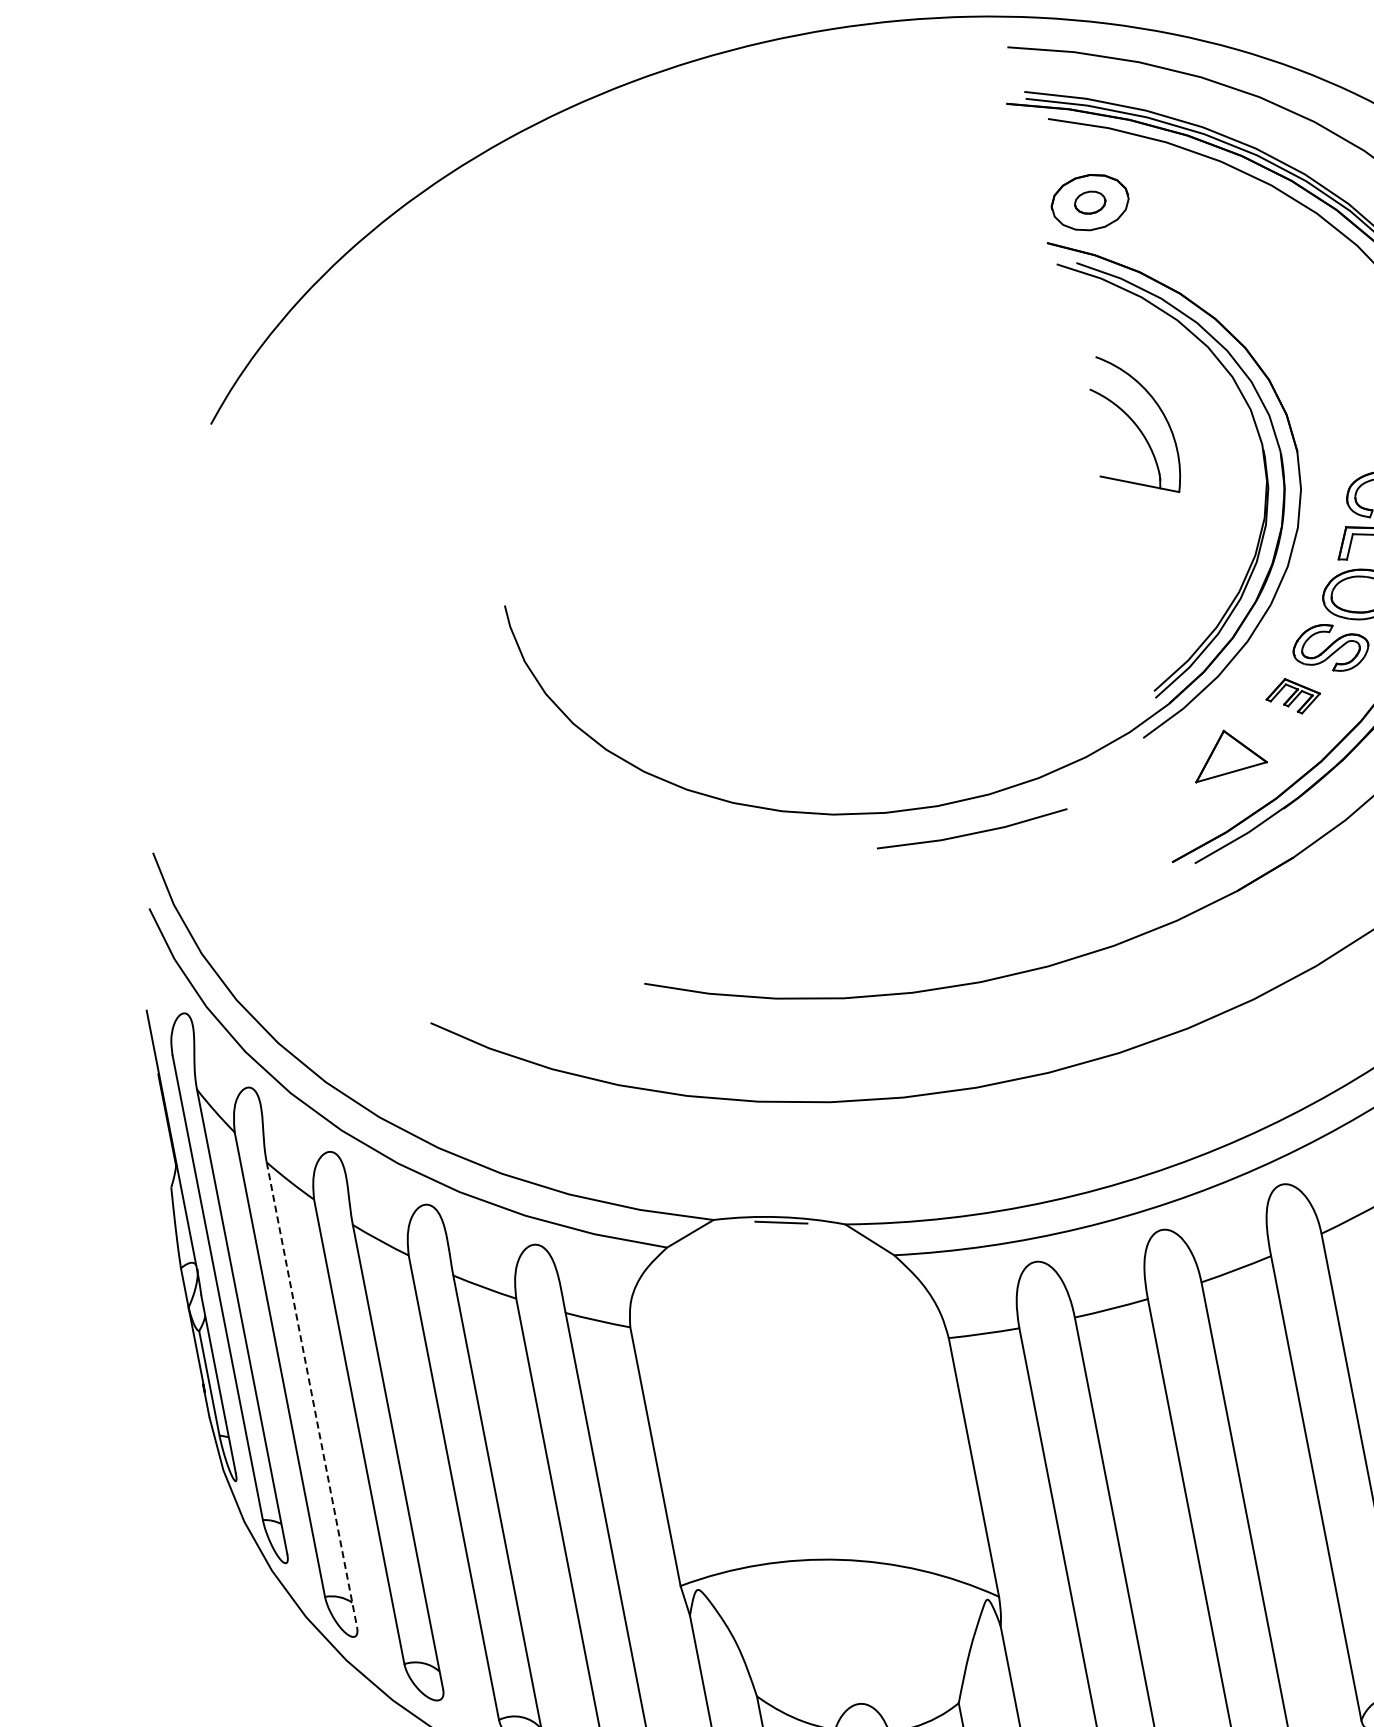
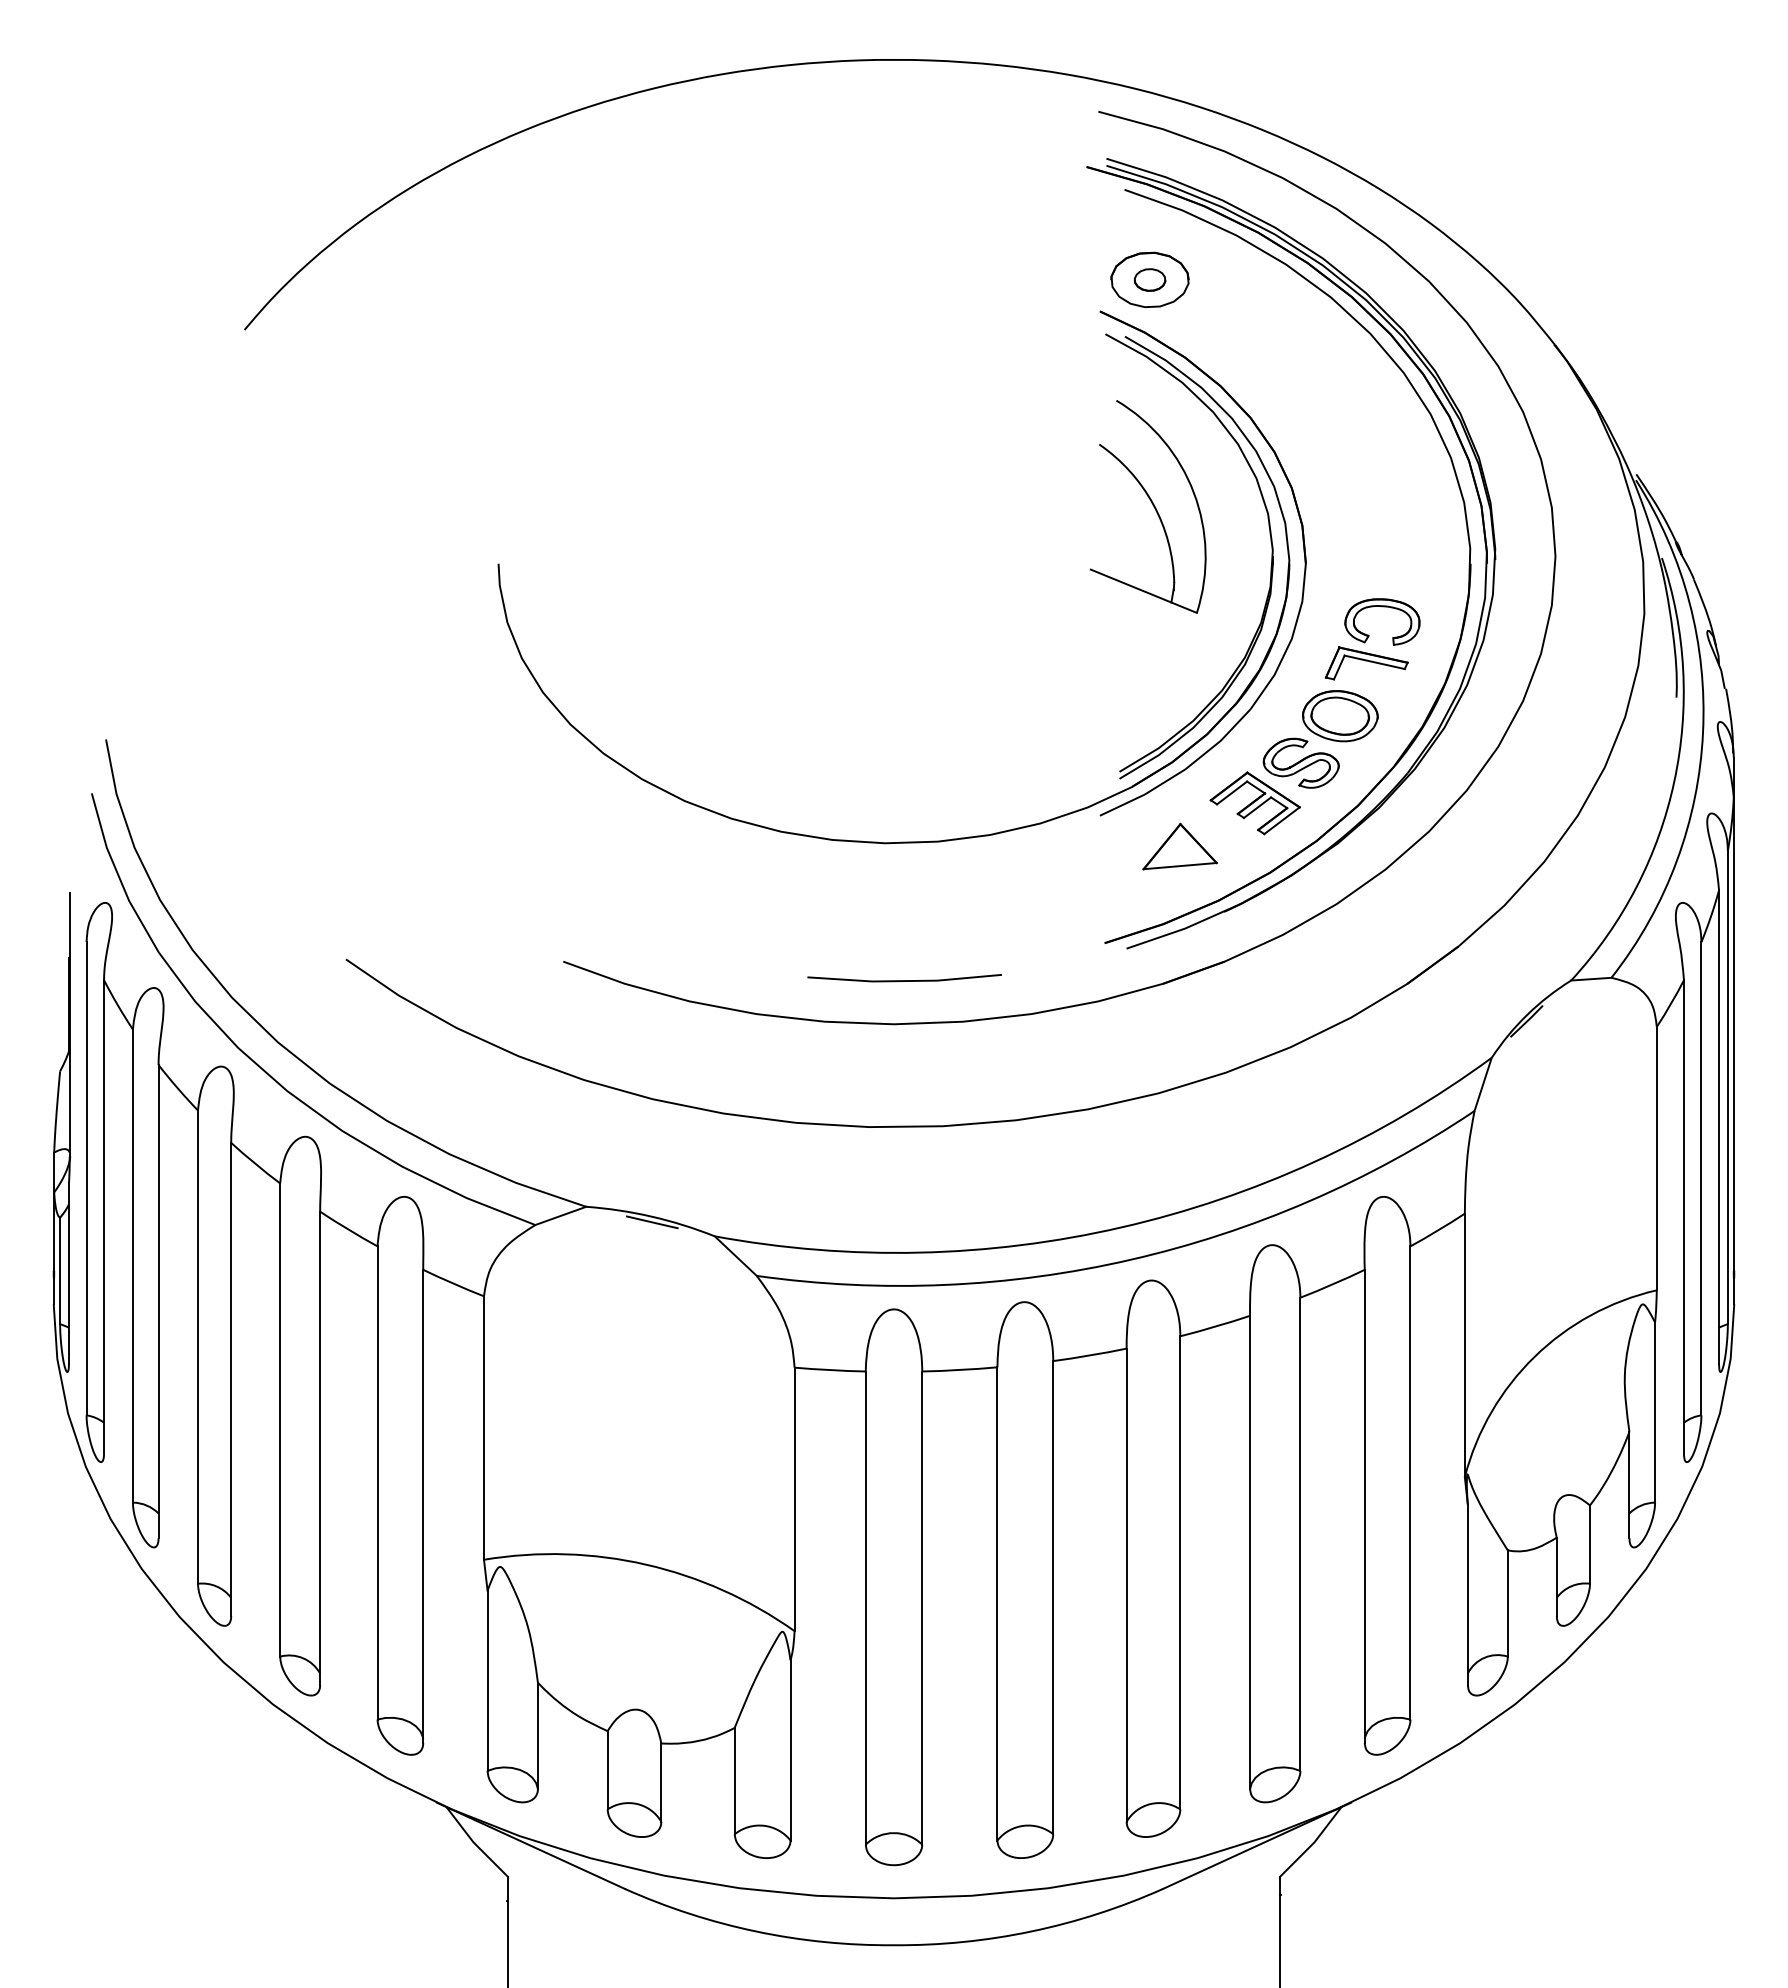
part: (1130, 425) -> (1147, 506), size x1.43
part: (1292, 696) -> (1254, 803), size x1.67
line: (972, 833) -> (904, 980), moved
line: (311, 1394) -> (158, 1301), dashed -> solid

